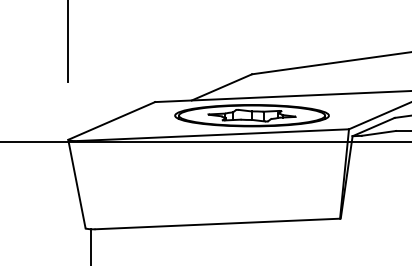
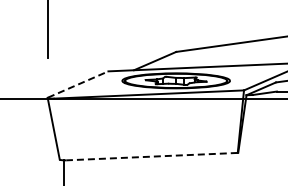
line: (112, 120) -> (78, 84), solid -> dashed
line: (218, 223) -> (152, 156), solid -> dashed

